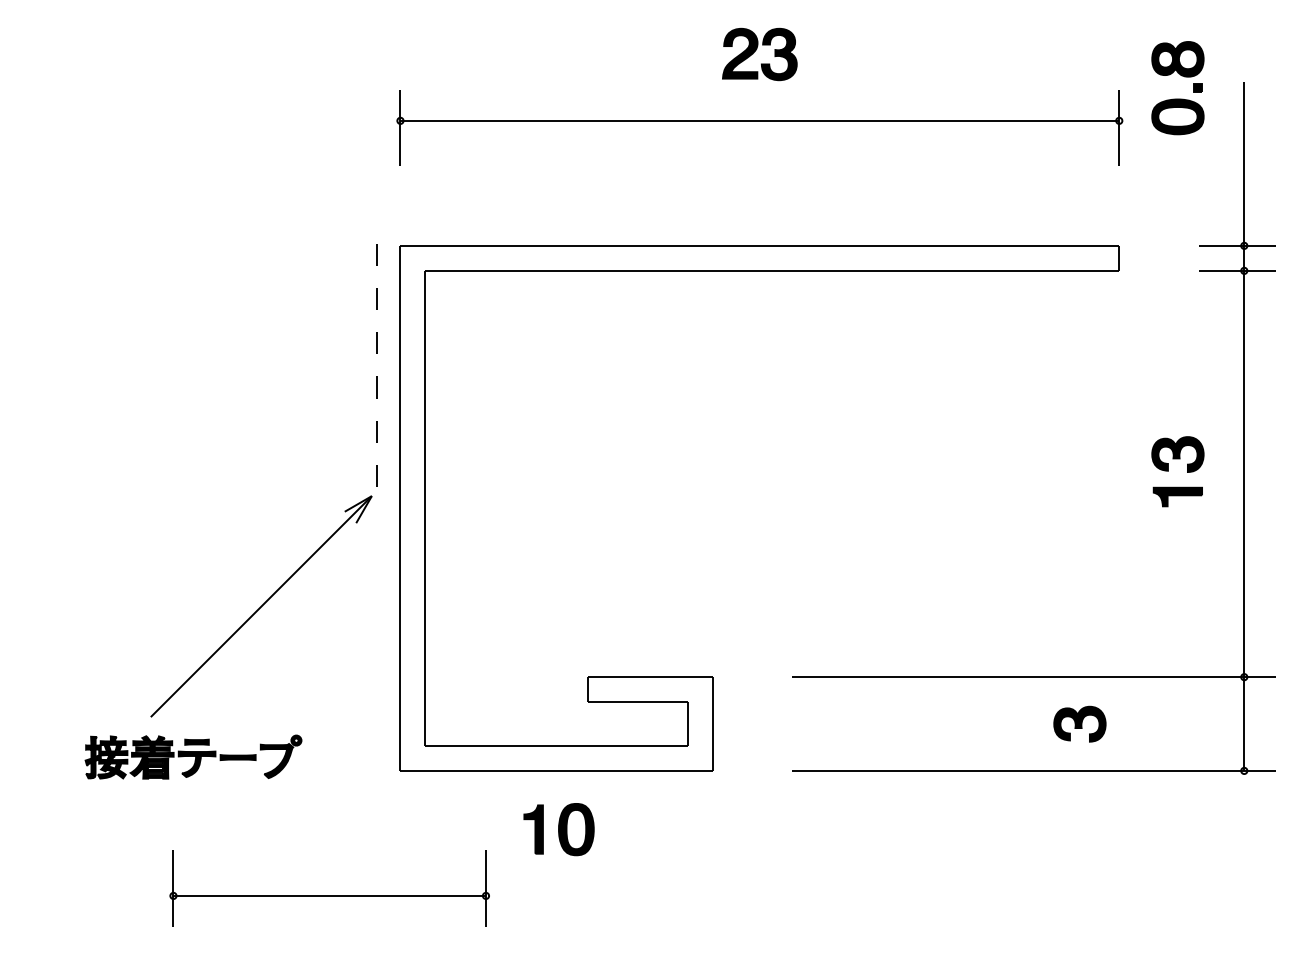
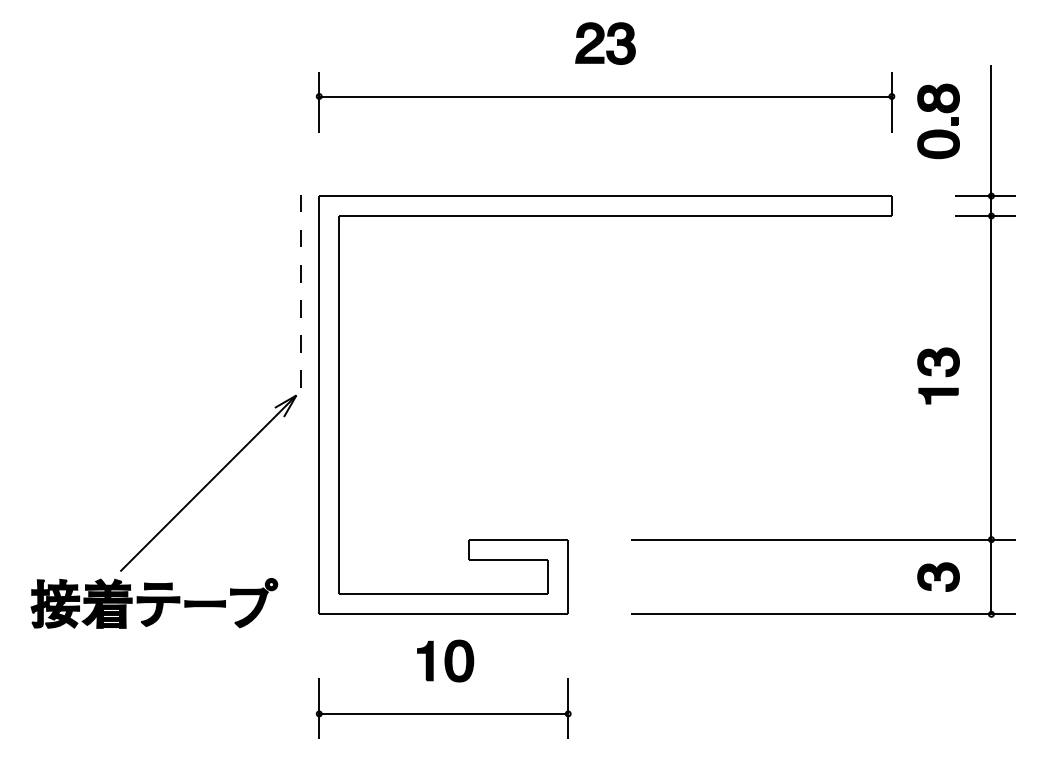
part: (1177, 98) -> (938, 129), moved
part: (1079, 723) -> (938, 576), moved
part: (193, 756) -> (154, 602), size x1.43
part: (329, 895) -> (443, 713), moved

